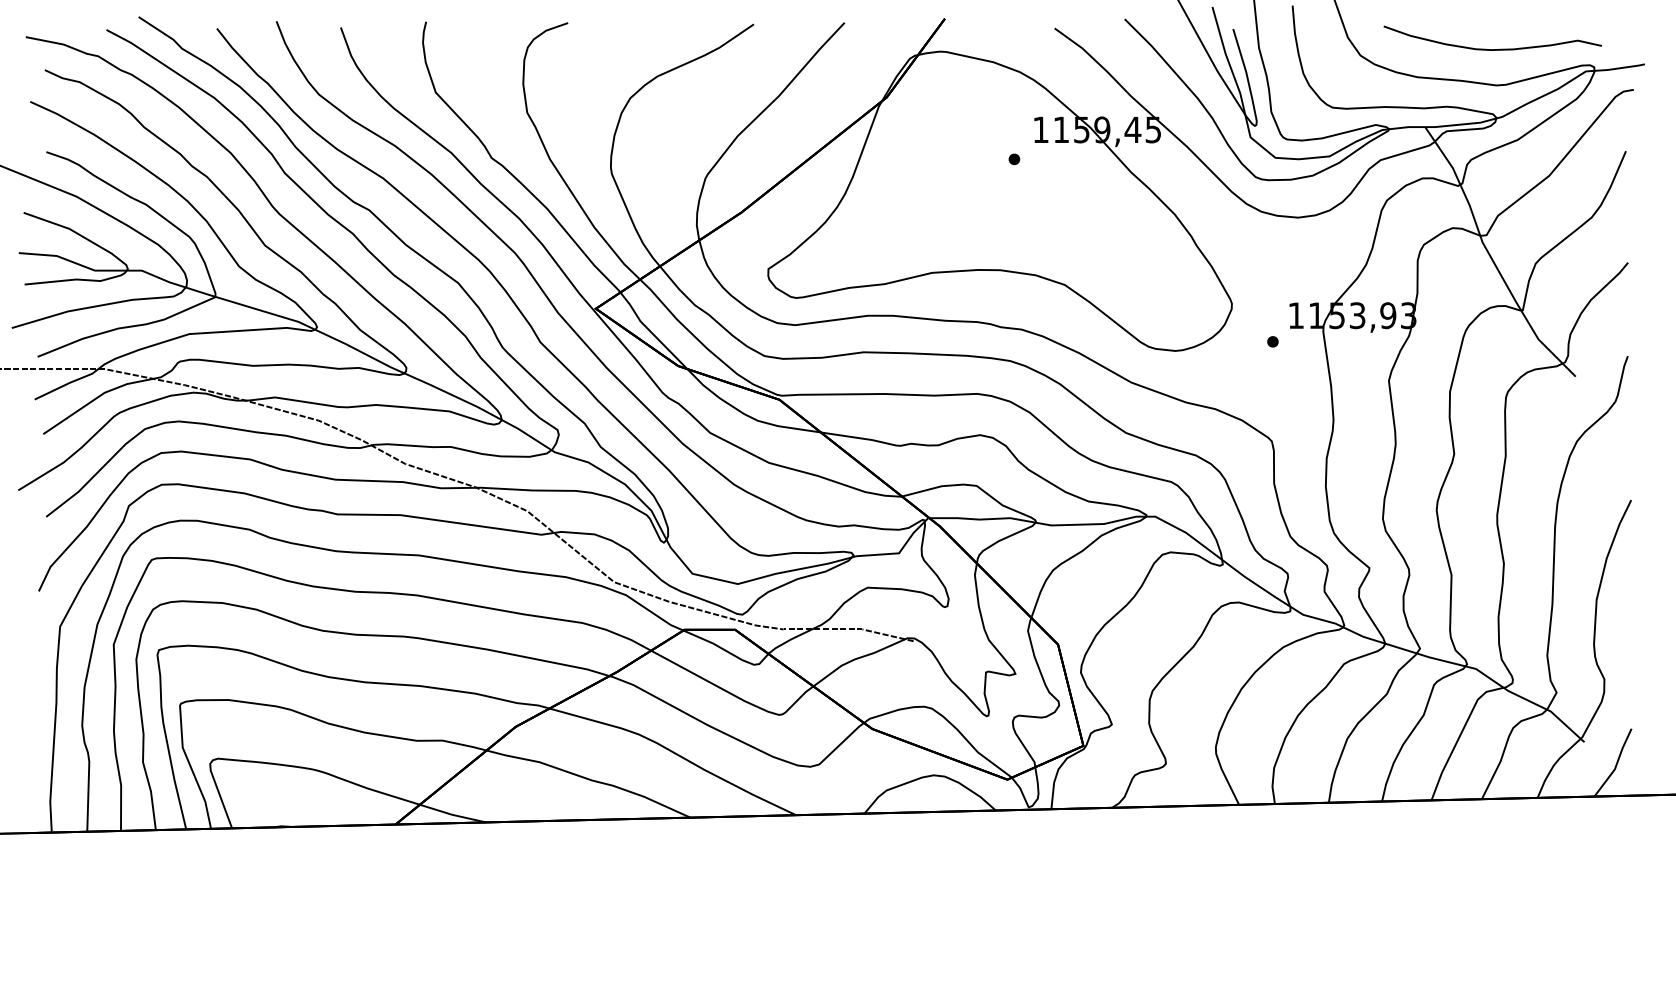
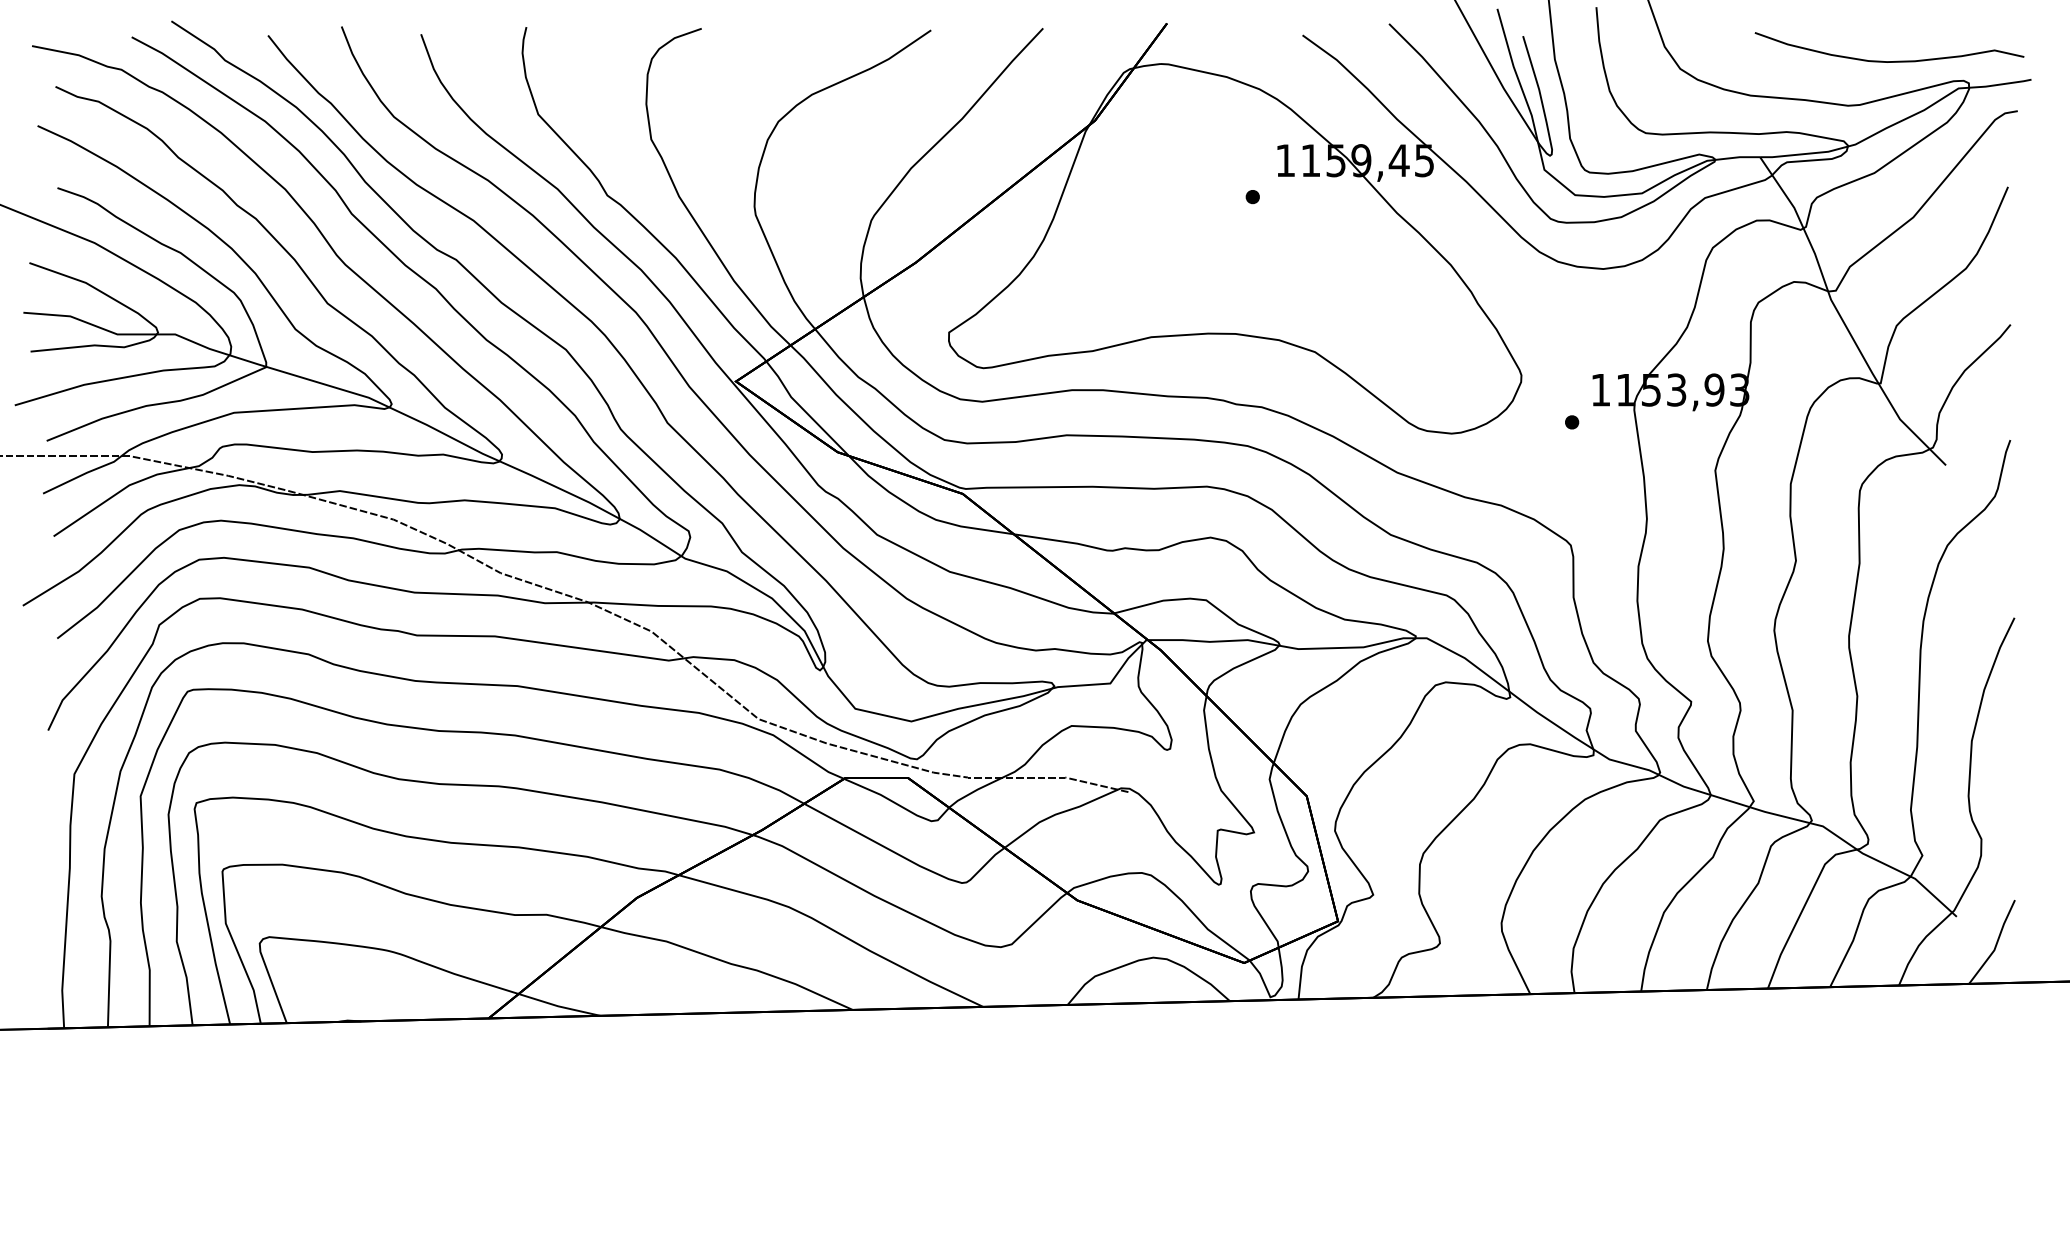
curve: (1492, 49) -> (1889, 61), moved

